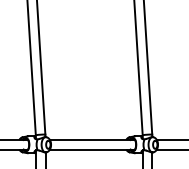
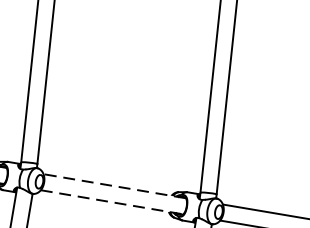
line: (91, 139) -> (113, 185), solid -> dashed
line: (92, 149) -> (112, 202), solid -> dashed

